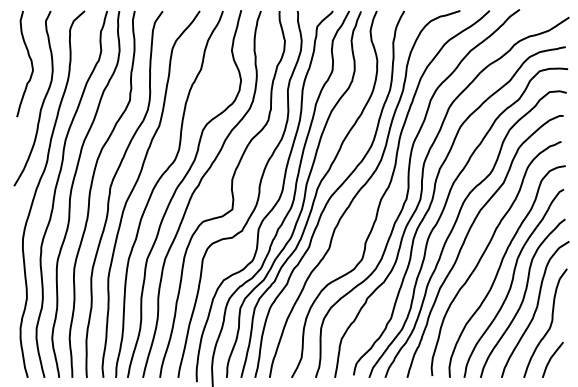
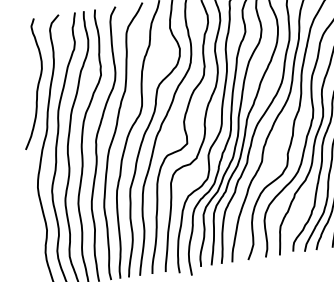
curve: (30, 62) -> (24, 58), removed

